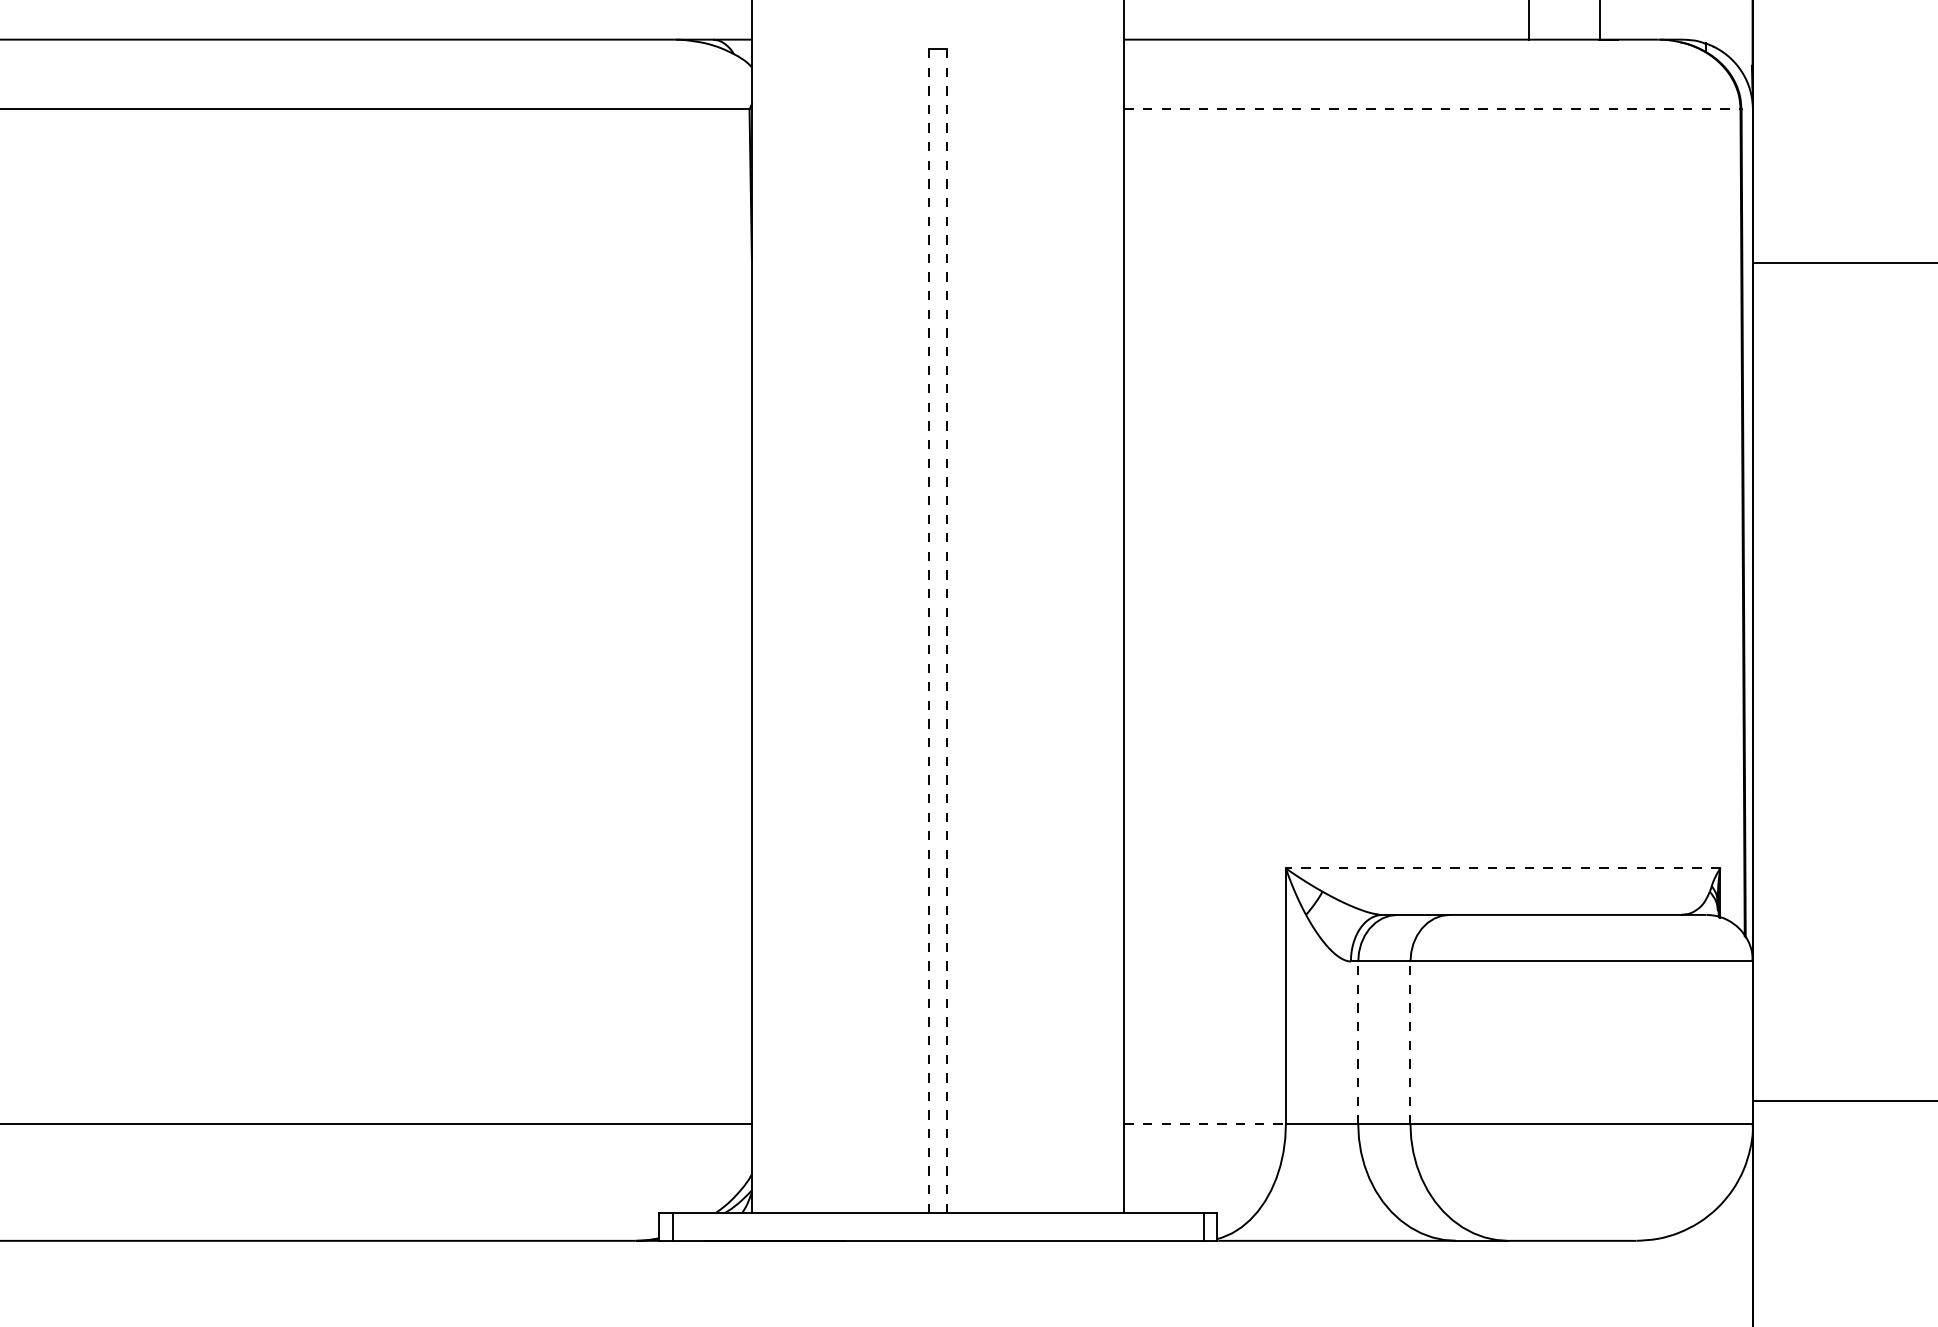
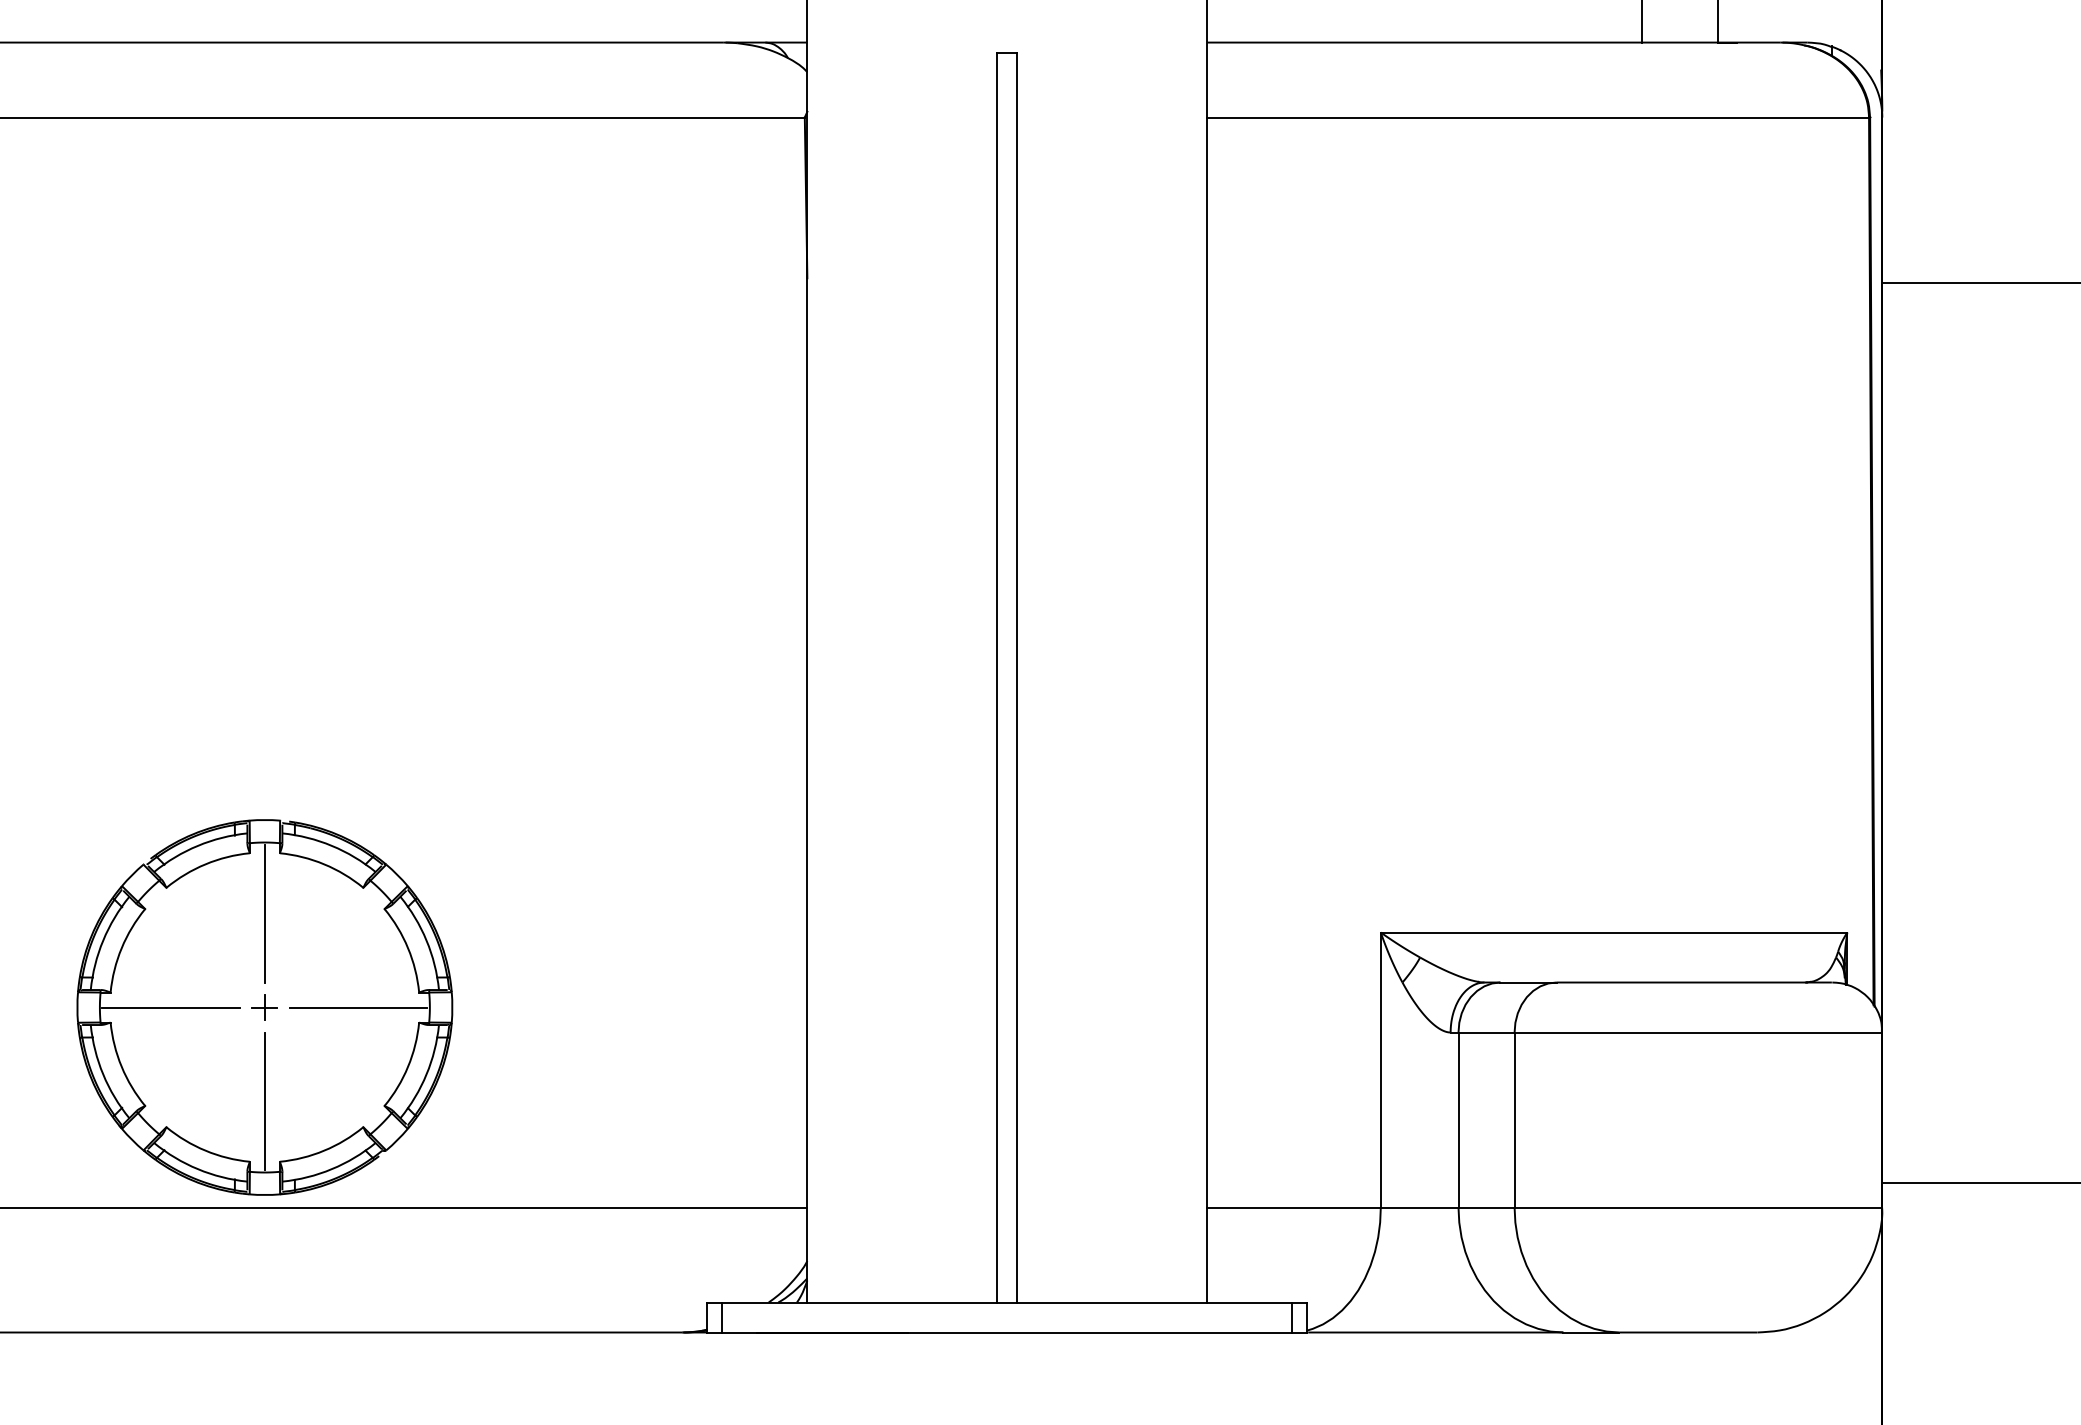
line: (1432, 109) -> (1538, 117), dashed -> solid
line: (928, 630) -> (997, 677), dashed -> solid
line: (947, 630) -> (1017, 677), dashed -> solid
line: (1502, 868) -> (1613, 932), dashed -> solid
part: (246, 938) -> (264, 1007), added
line: (1358, 1042) -> (1458, 1119), dashed -> solid
line: (1410, 1042) -> (1514, 1119), dashed -> solid
line: (1205, 1124) -> (1294, 1207), dashed -> solid

